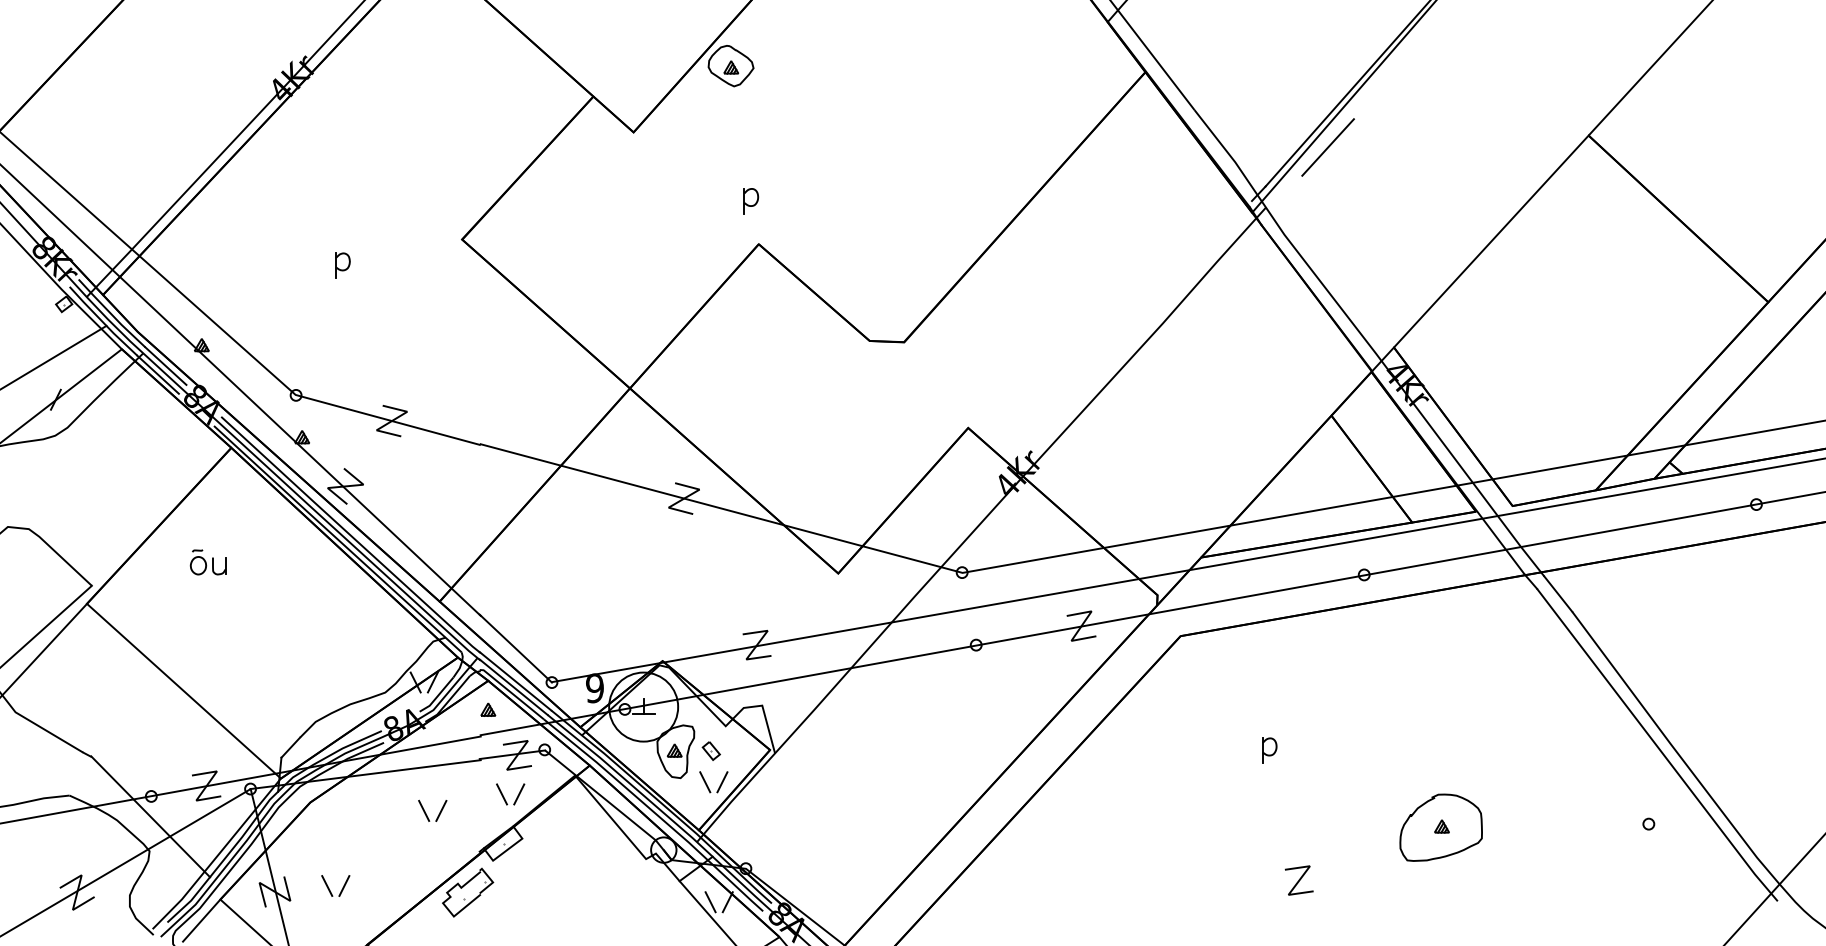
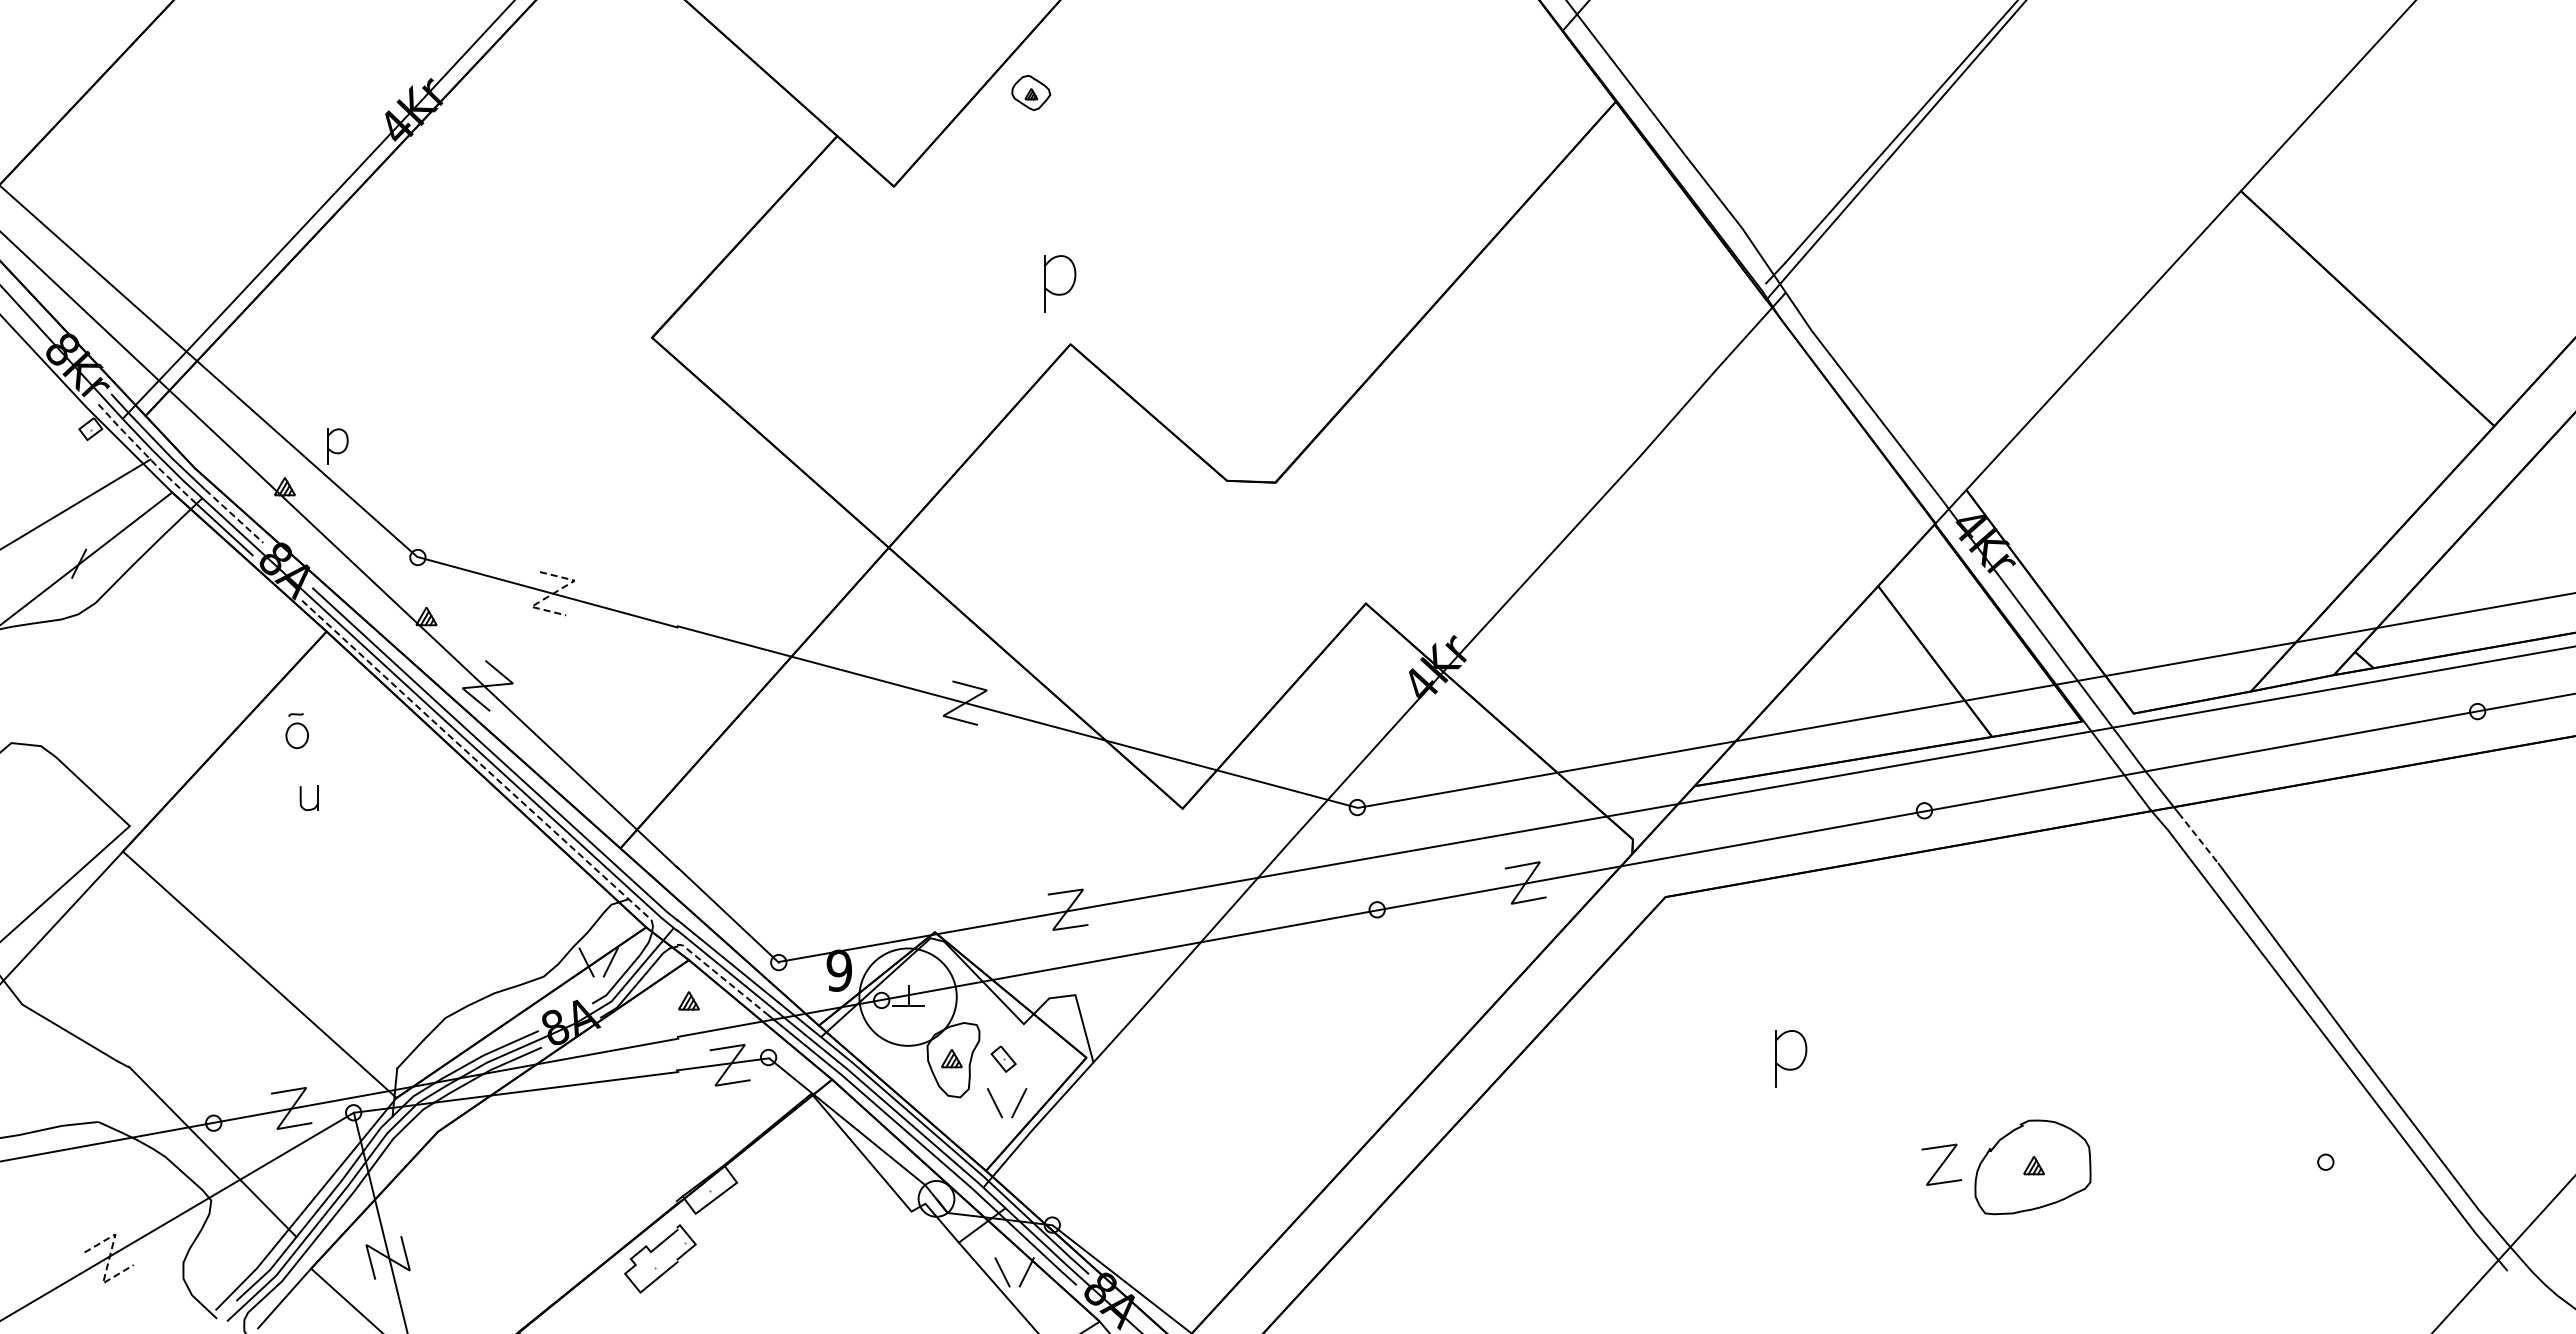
part: (730, 65) -> (1030, 92), size x0.6
line: (1328, 147) -> (1873, 207), removed
part: (750, 201) -> (1059, 283), size x1.6
part: (342, 265) -> (337, 446), moved
line: (102, 321) -> (144, 453), solid -> dashed
line: (166, 366) -> (234, 516), solid -> dashed
line: (391, 421) -> (552, 594), solid -> dashed
line: (337, 539) -> (476, 760), solid -> dashed
part: (197, 562) -> (296, 731), moved
line: (1558, 594) -> (2198, 838), solid -> dashed
line: (512, 693) -> (722, 978), solid -> dashed
part: (1269, 750) -> (1791, 1058), size x1.6
part: (504, 797) -> (711, 1124), removed
line: (424, 810) -> (598, 1143), removed
line: (441, 810) -> (622, 1143), removed
part: (1299, 880) -> (1941, 1164), moved
line: (327, 885) -> (461, 1249), removed
line: (344, 885) -> (486, 1249), removed
line: (77, 893) -> (109, 1259), solid -> dashed

